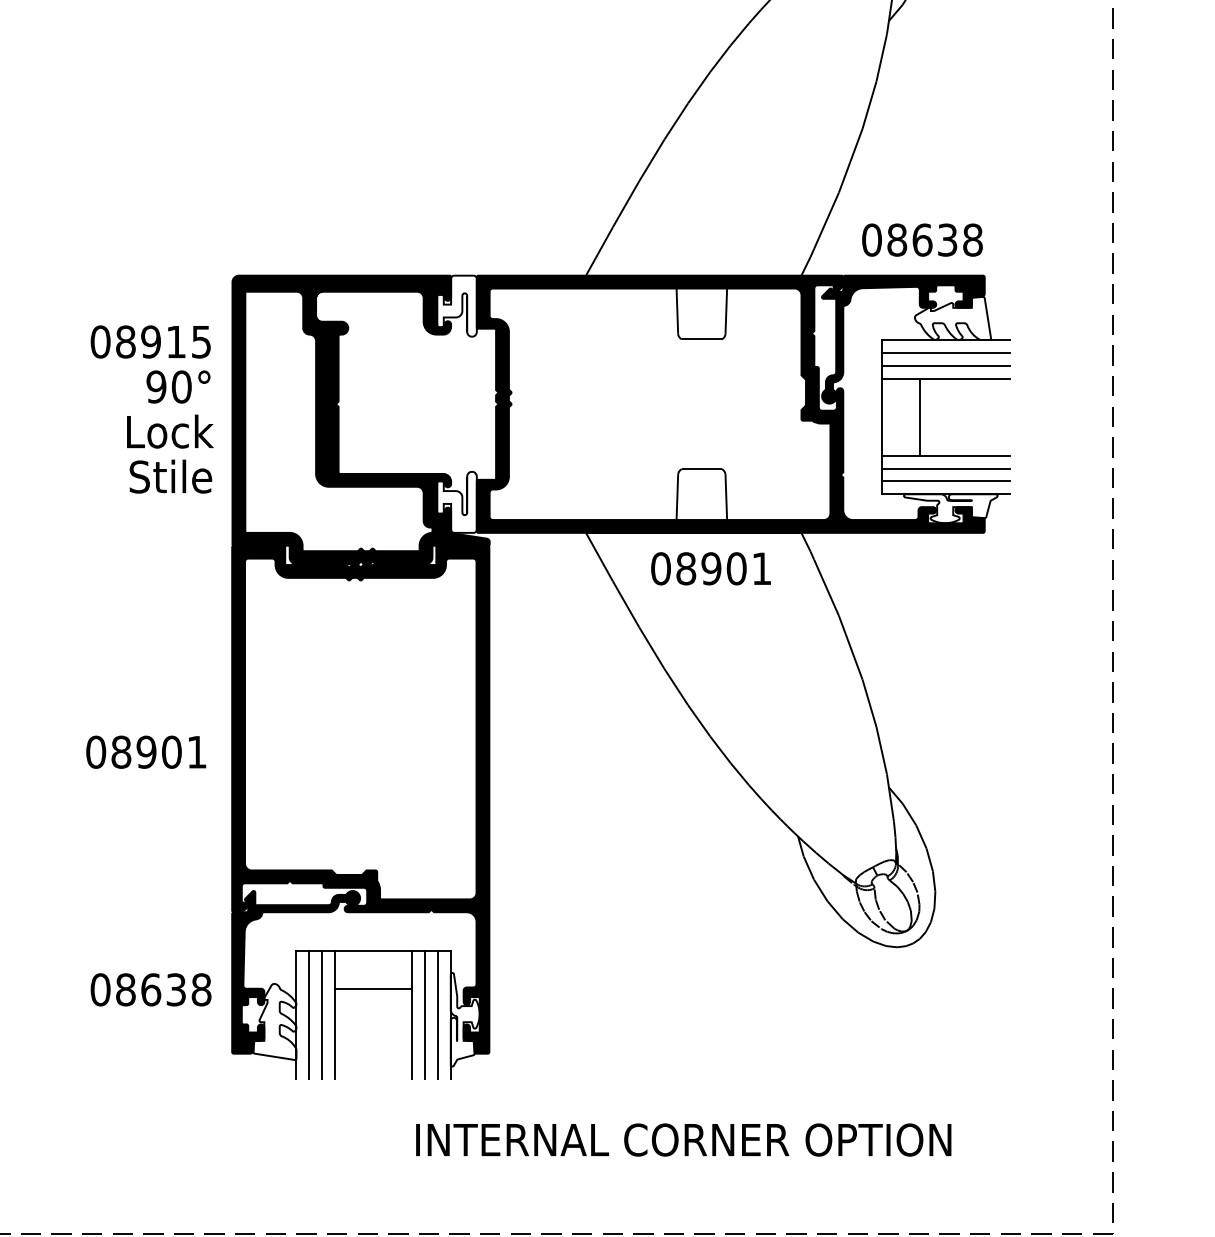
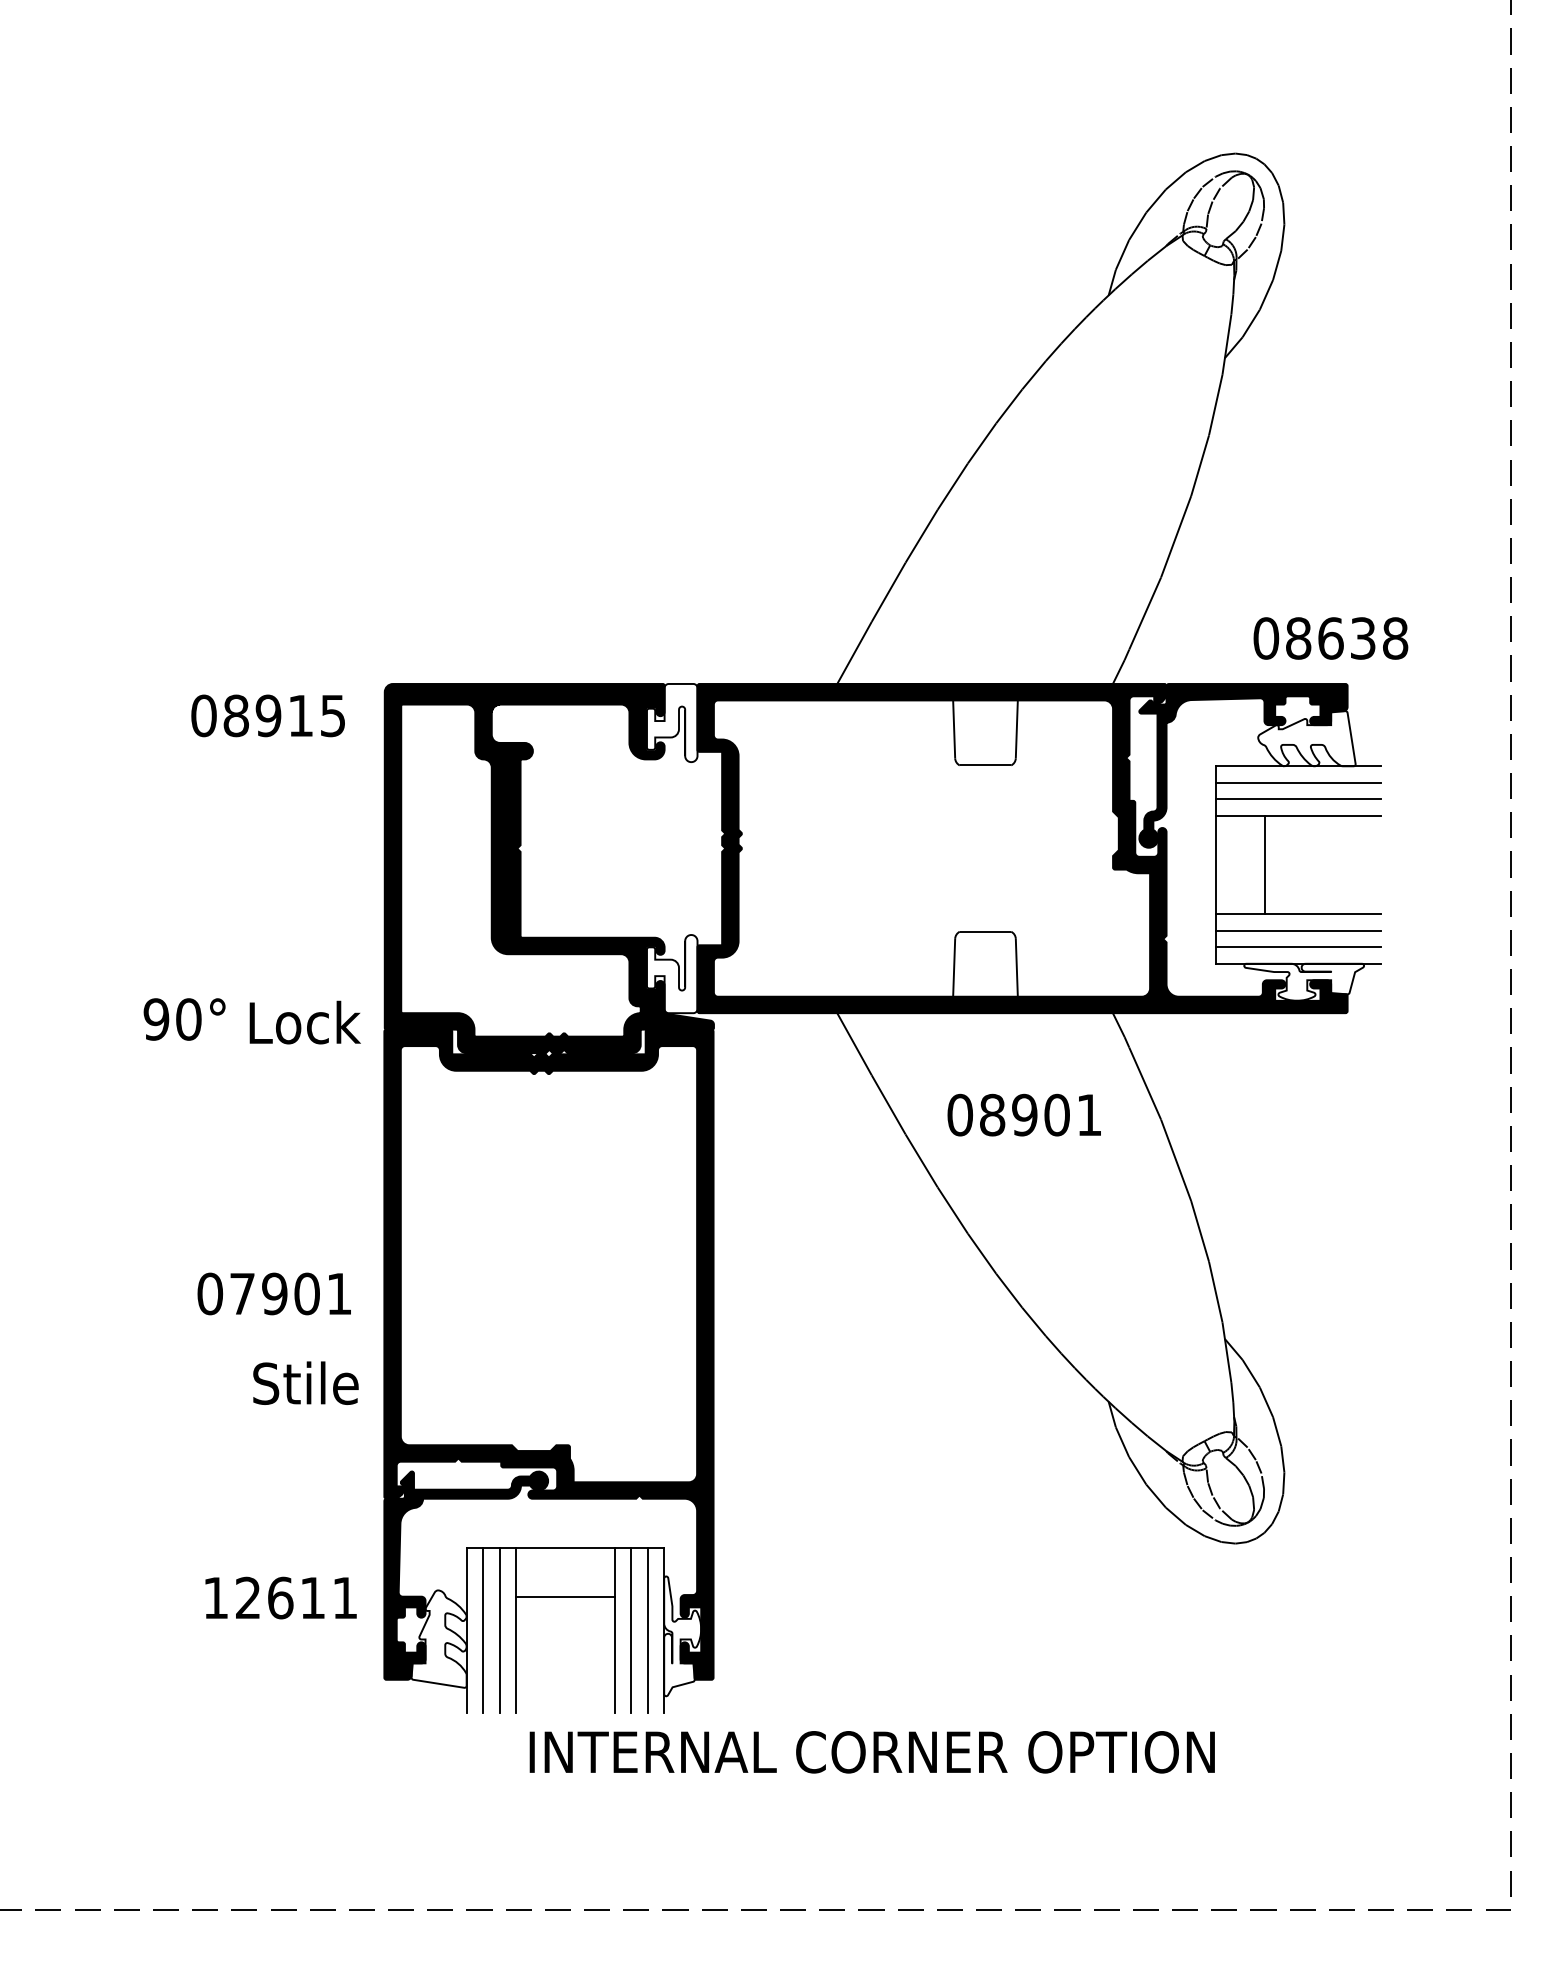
text: (922, 240) -> (1330, 638), moved
text: (150, 341) -> (267, 715), moved
text: (178, 387) -> (184, 1019), moved
text: (169, 431) -> (304, 1022), moved
text: (170, 476) -> (305, 1382), moved
text: (710, 568) -> (1023, 1114), moved
text: (121, 751) -> (242, 1293), 08901 -> 07901
text: (151, 989) -> (280, 1597), 08638 -> 12611
text: (683, 1140) -> (871, 1752), moved

